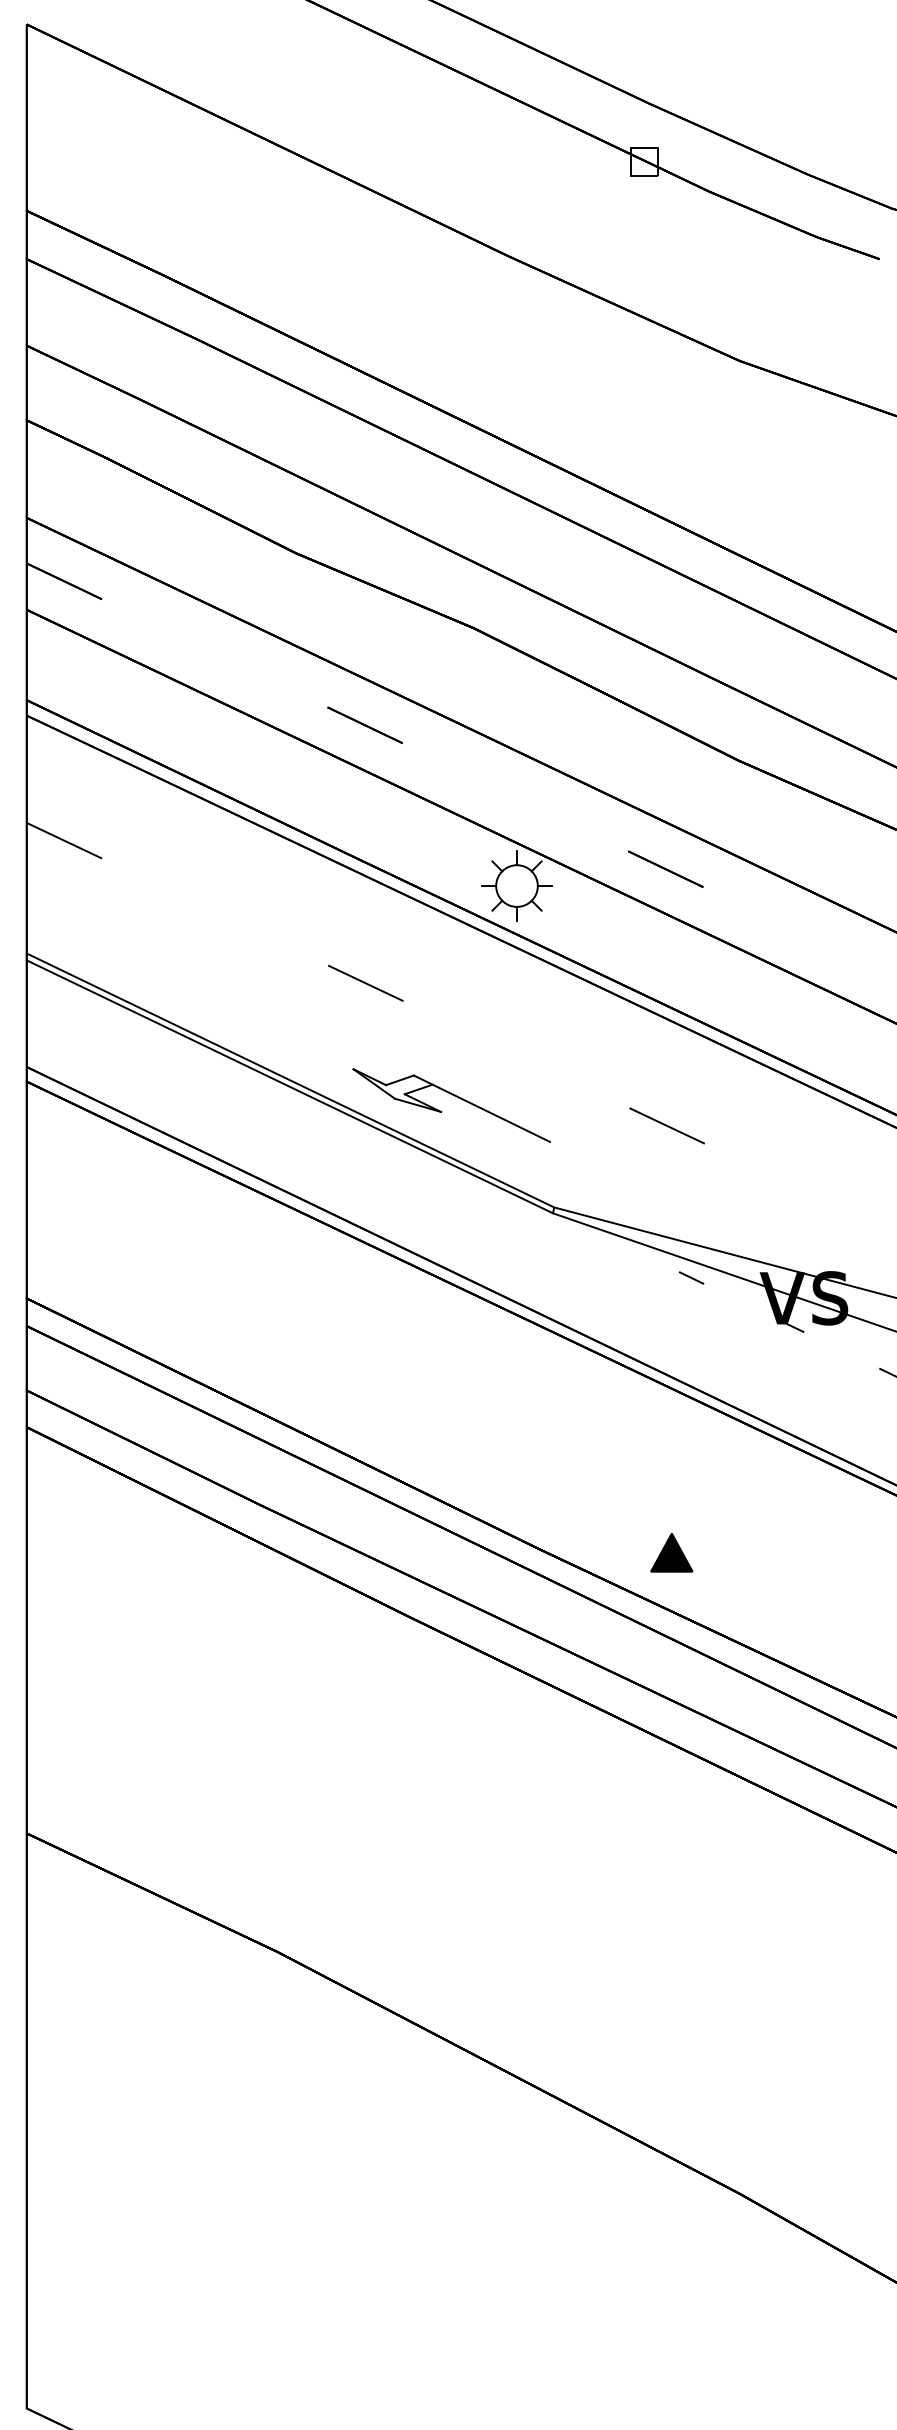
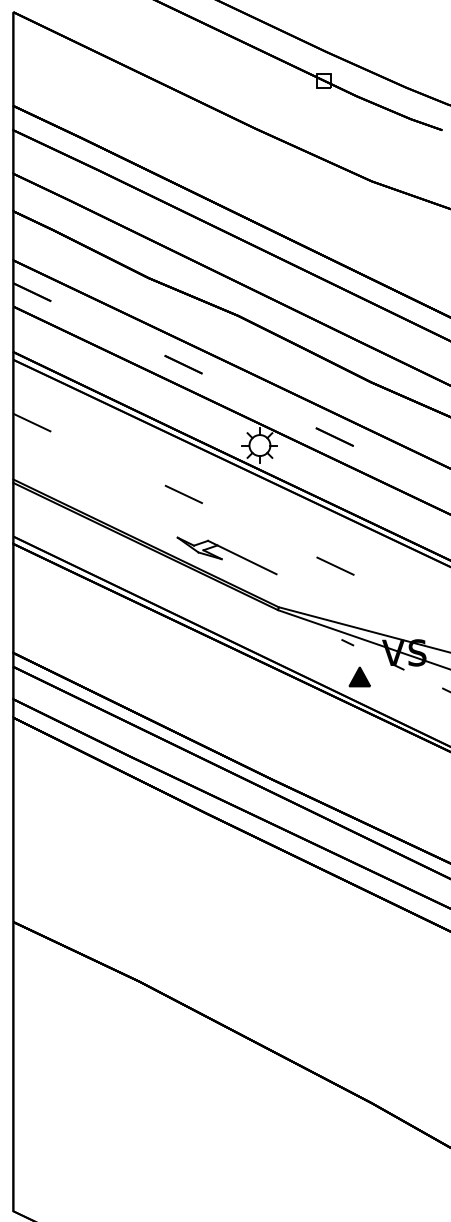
part: (671, 1551) -> (359, 676), moved

